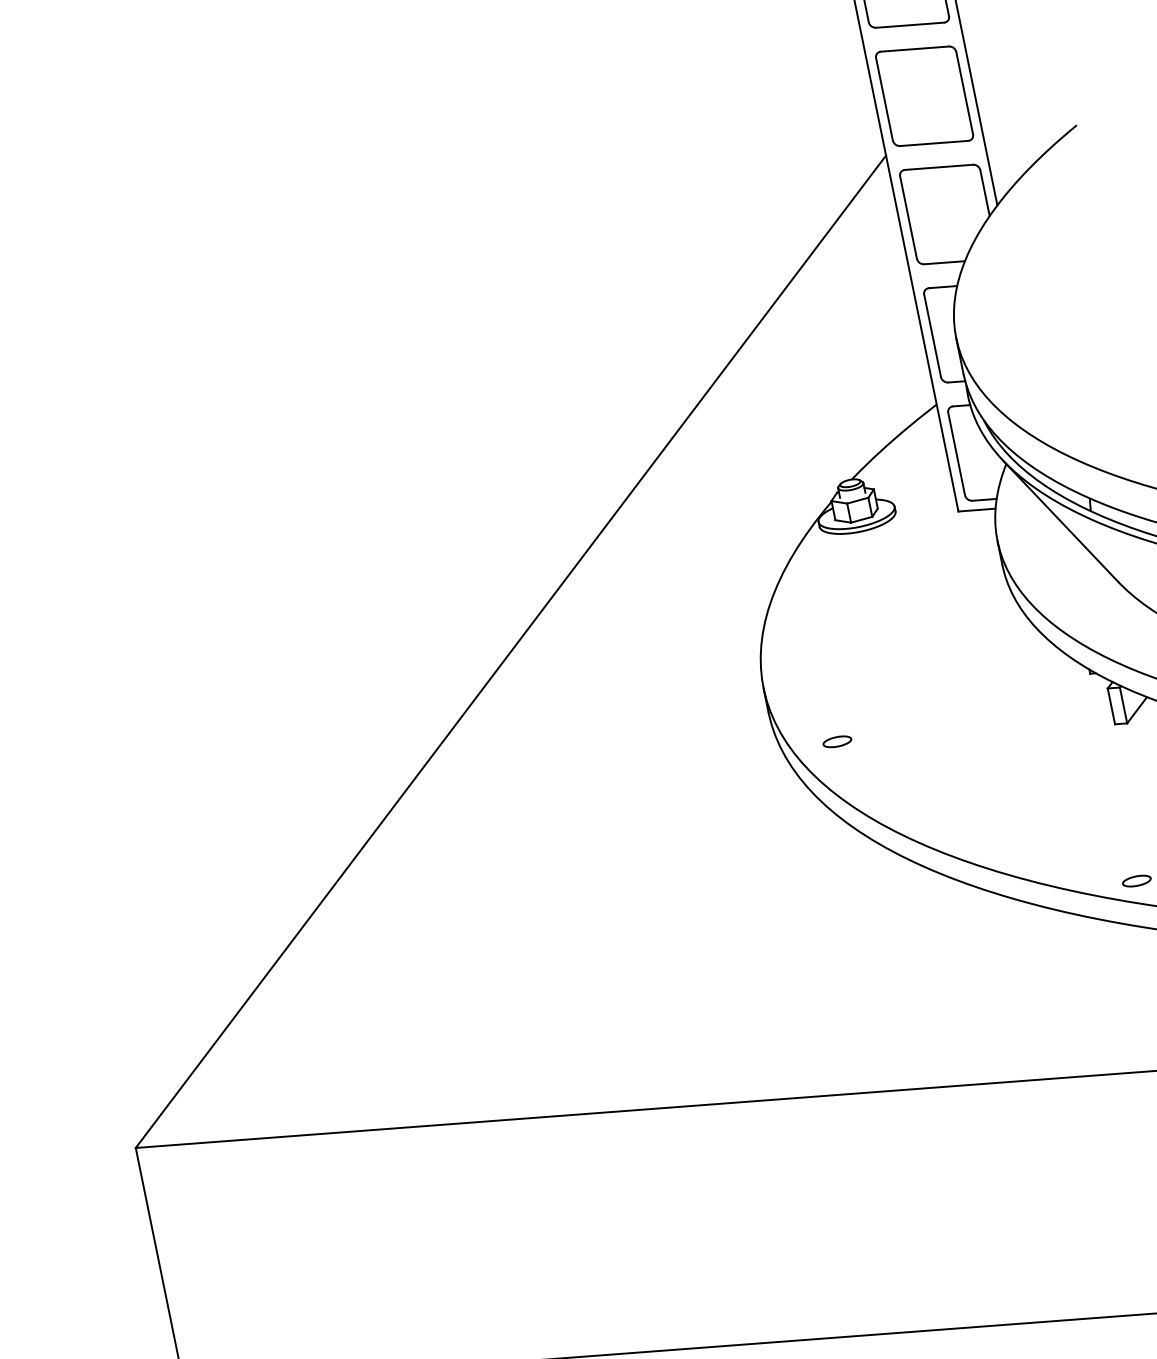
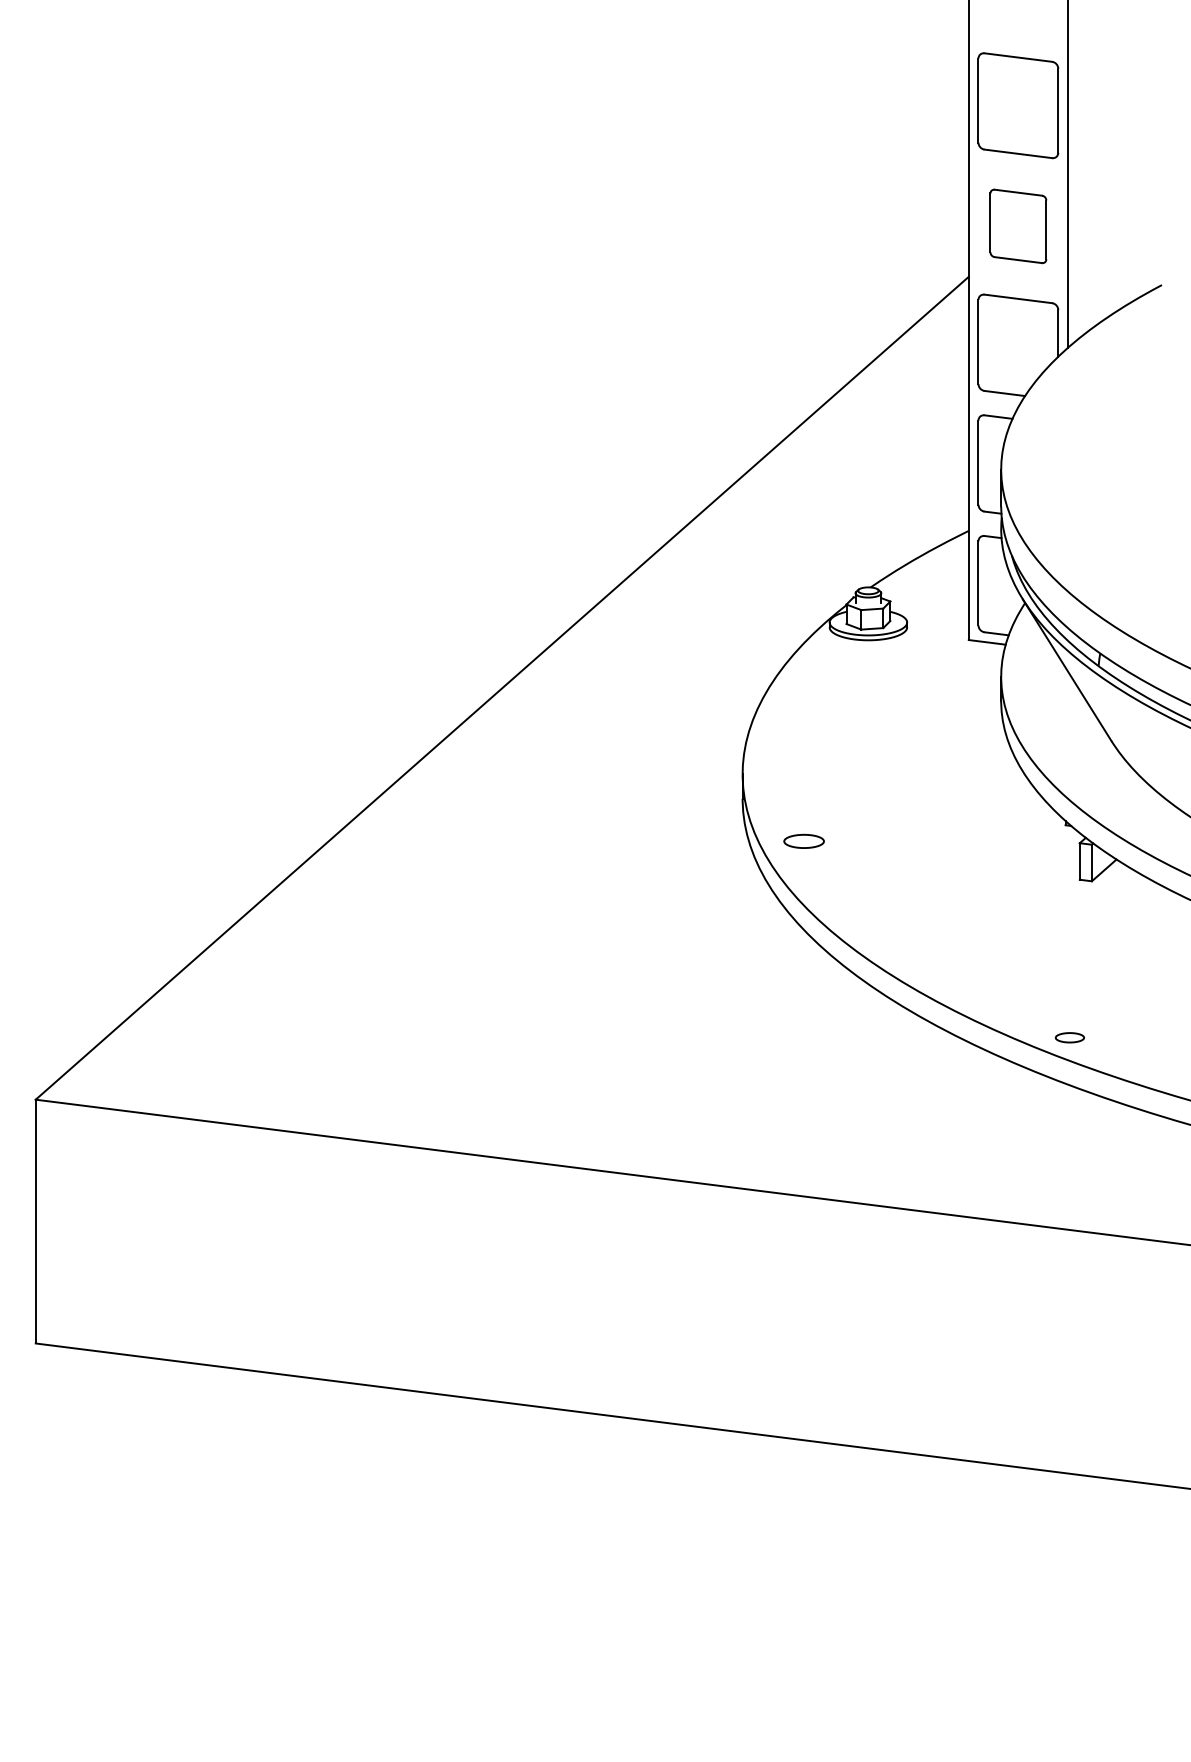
part: (924, 96) -> (1018, 226), size x0.7
part: (837, 741) -> (804, 841), size x1.4

